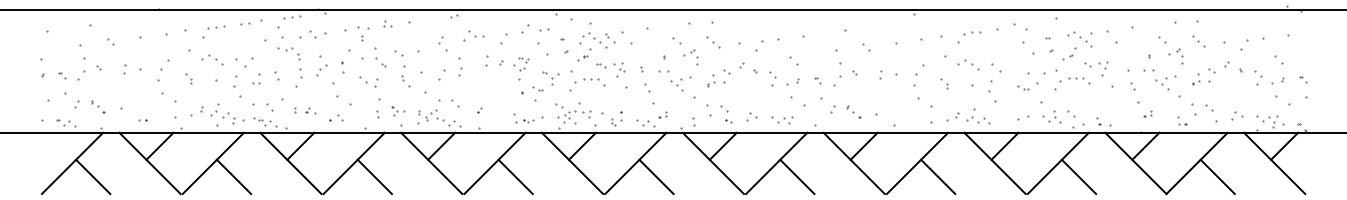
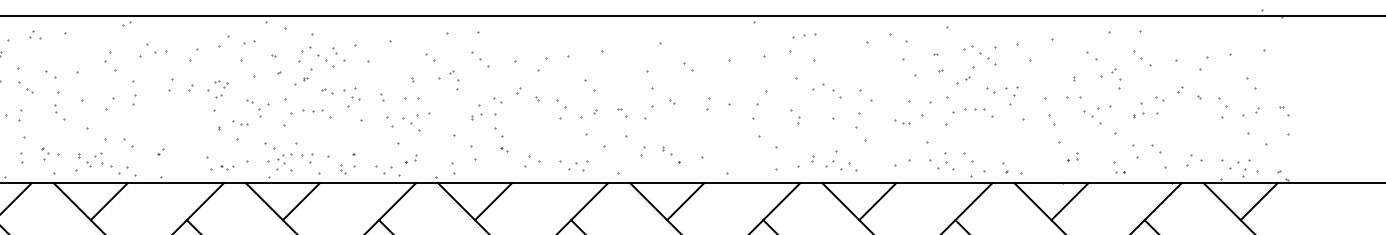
part: (972, 33) -> (804, 36), moved
part: (680, 83) -> (415, 121), moved
part: (726, 114) -> (501, 140), moved

